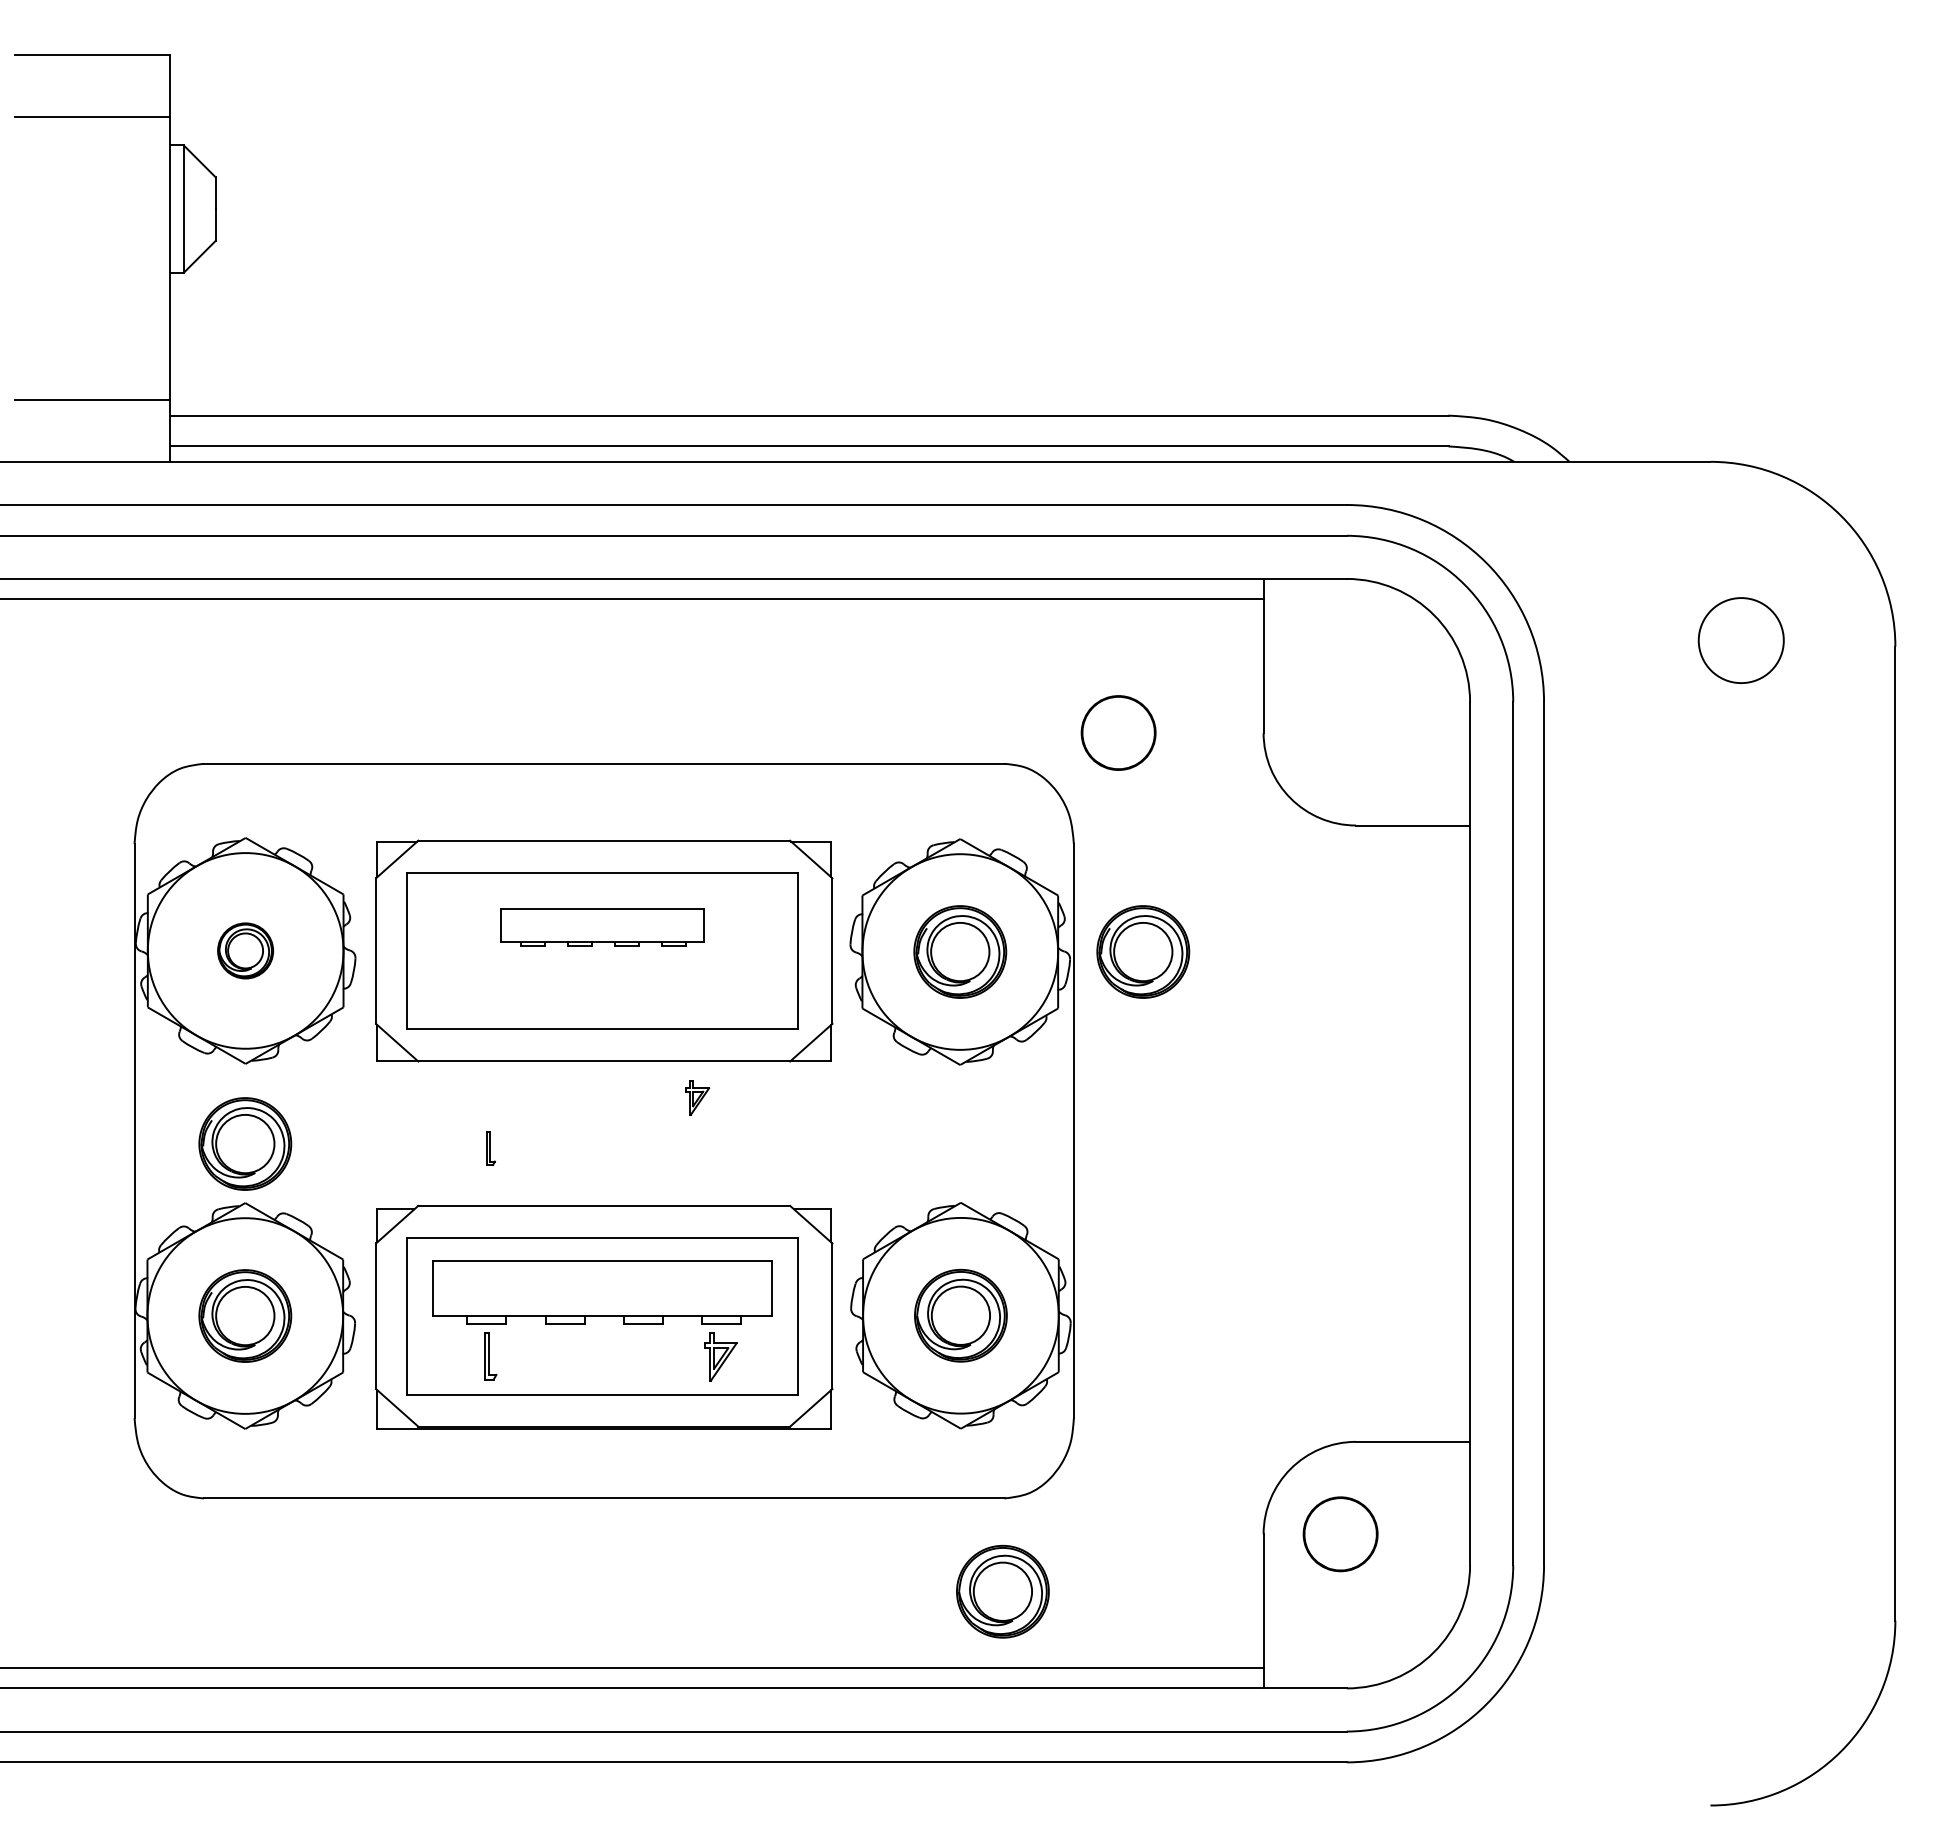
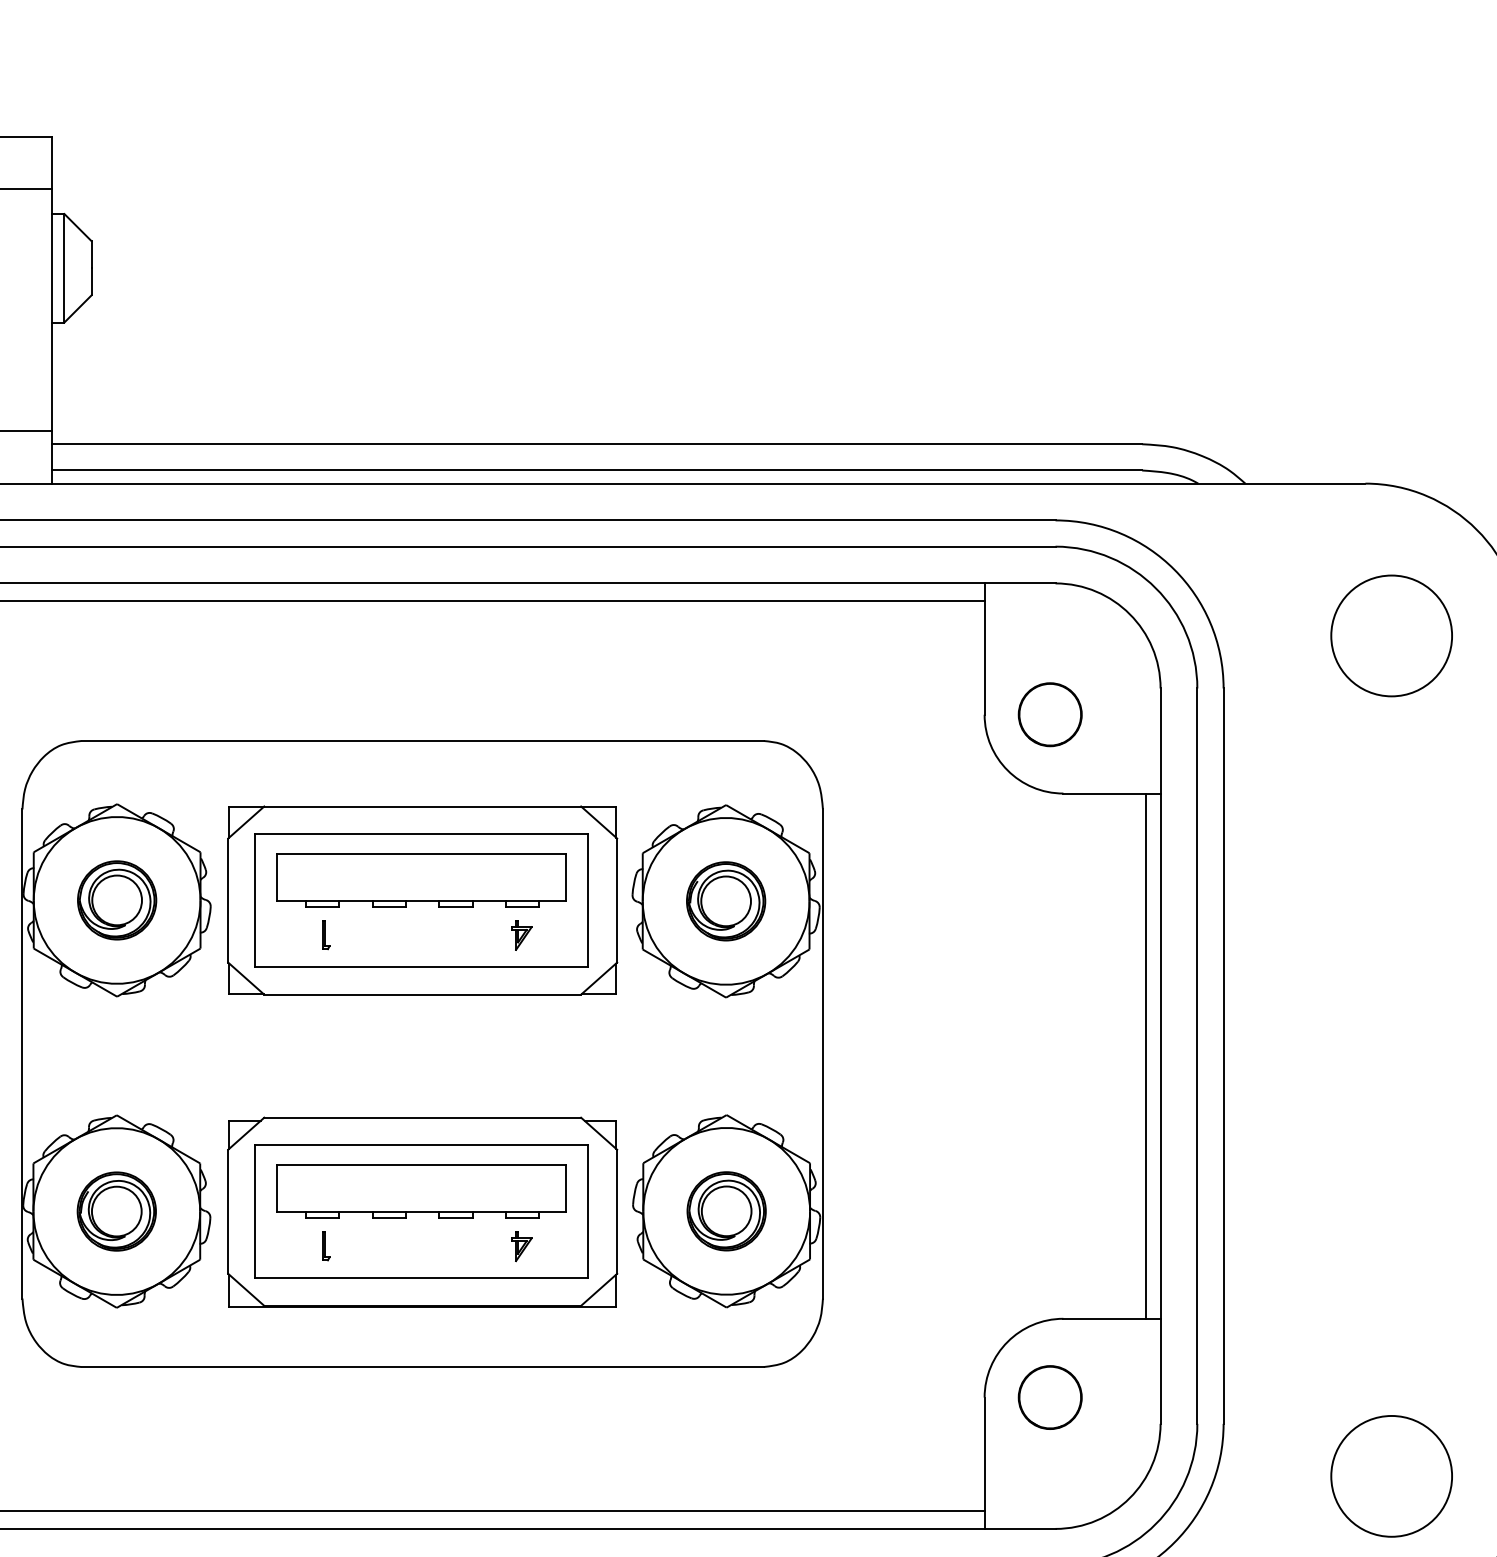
circle: (1741, 640) -> (1391, 635), size x1.67
part: (1118, 732) -> (1050, 714), moved
part: (602, 927) -> (421, 880), size x1.67
part: (245, 950) -> (116, 900), size x1.67
part: (1143, 951) -> (882, 900), removed
part: (697, 1097) -> (521, 935), moved
line: (1452, 1133) -> (1145, 1056), added
part: (245, 1143) -> (116, 1064), removed
part: (491, 1148) -> (326, 935), moved
part: (491, 1356) -> (326, 1246), size x0.71
part: (720, 1357) -> (521, 1246), size x0.71
part: (1002, 1591) -> (762, 1446), removed
circle: (1741, 1626) -> (1391, 1476), added

